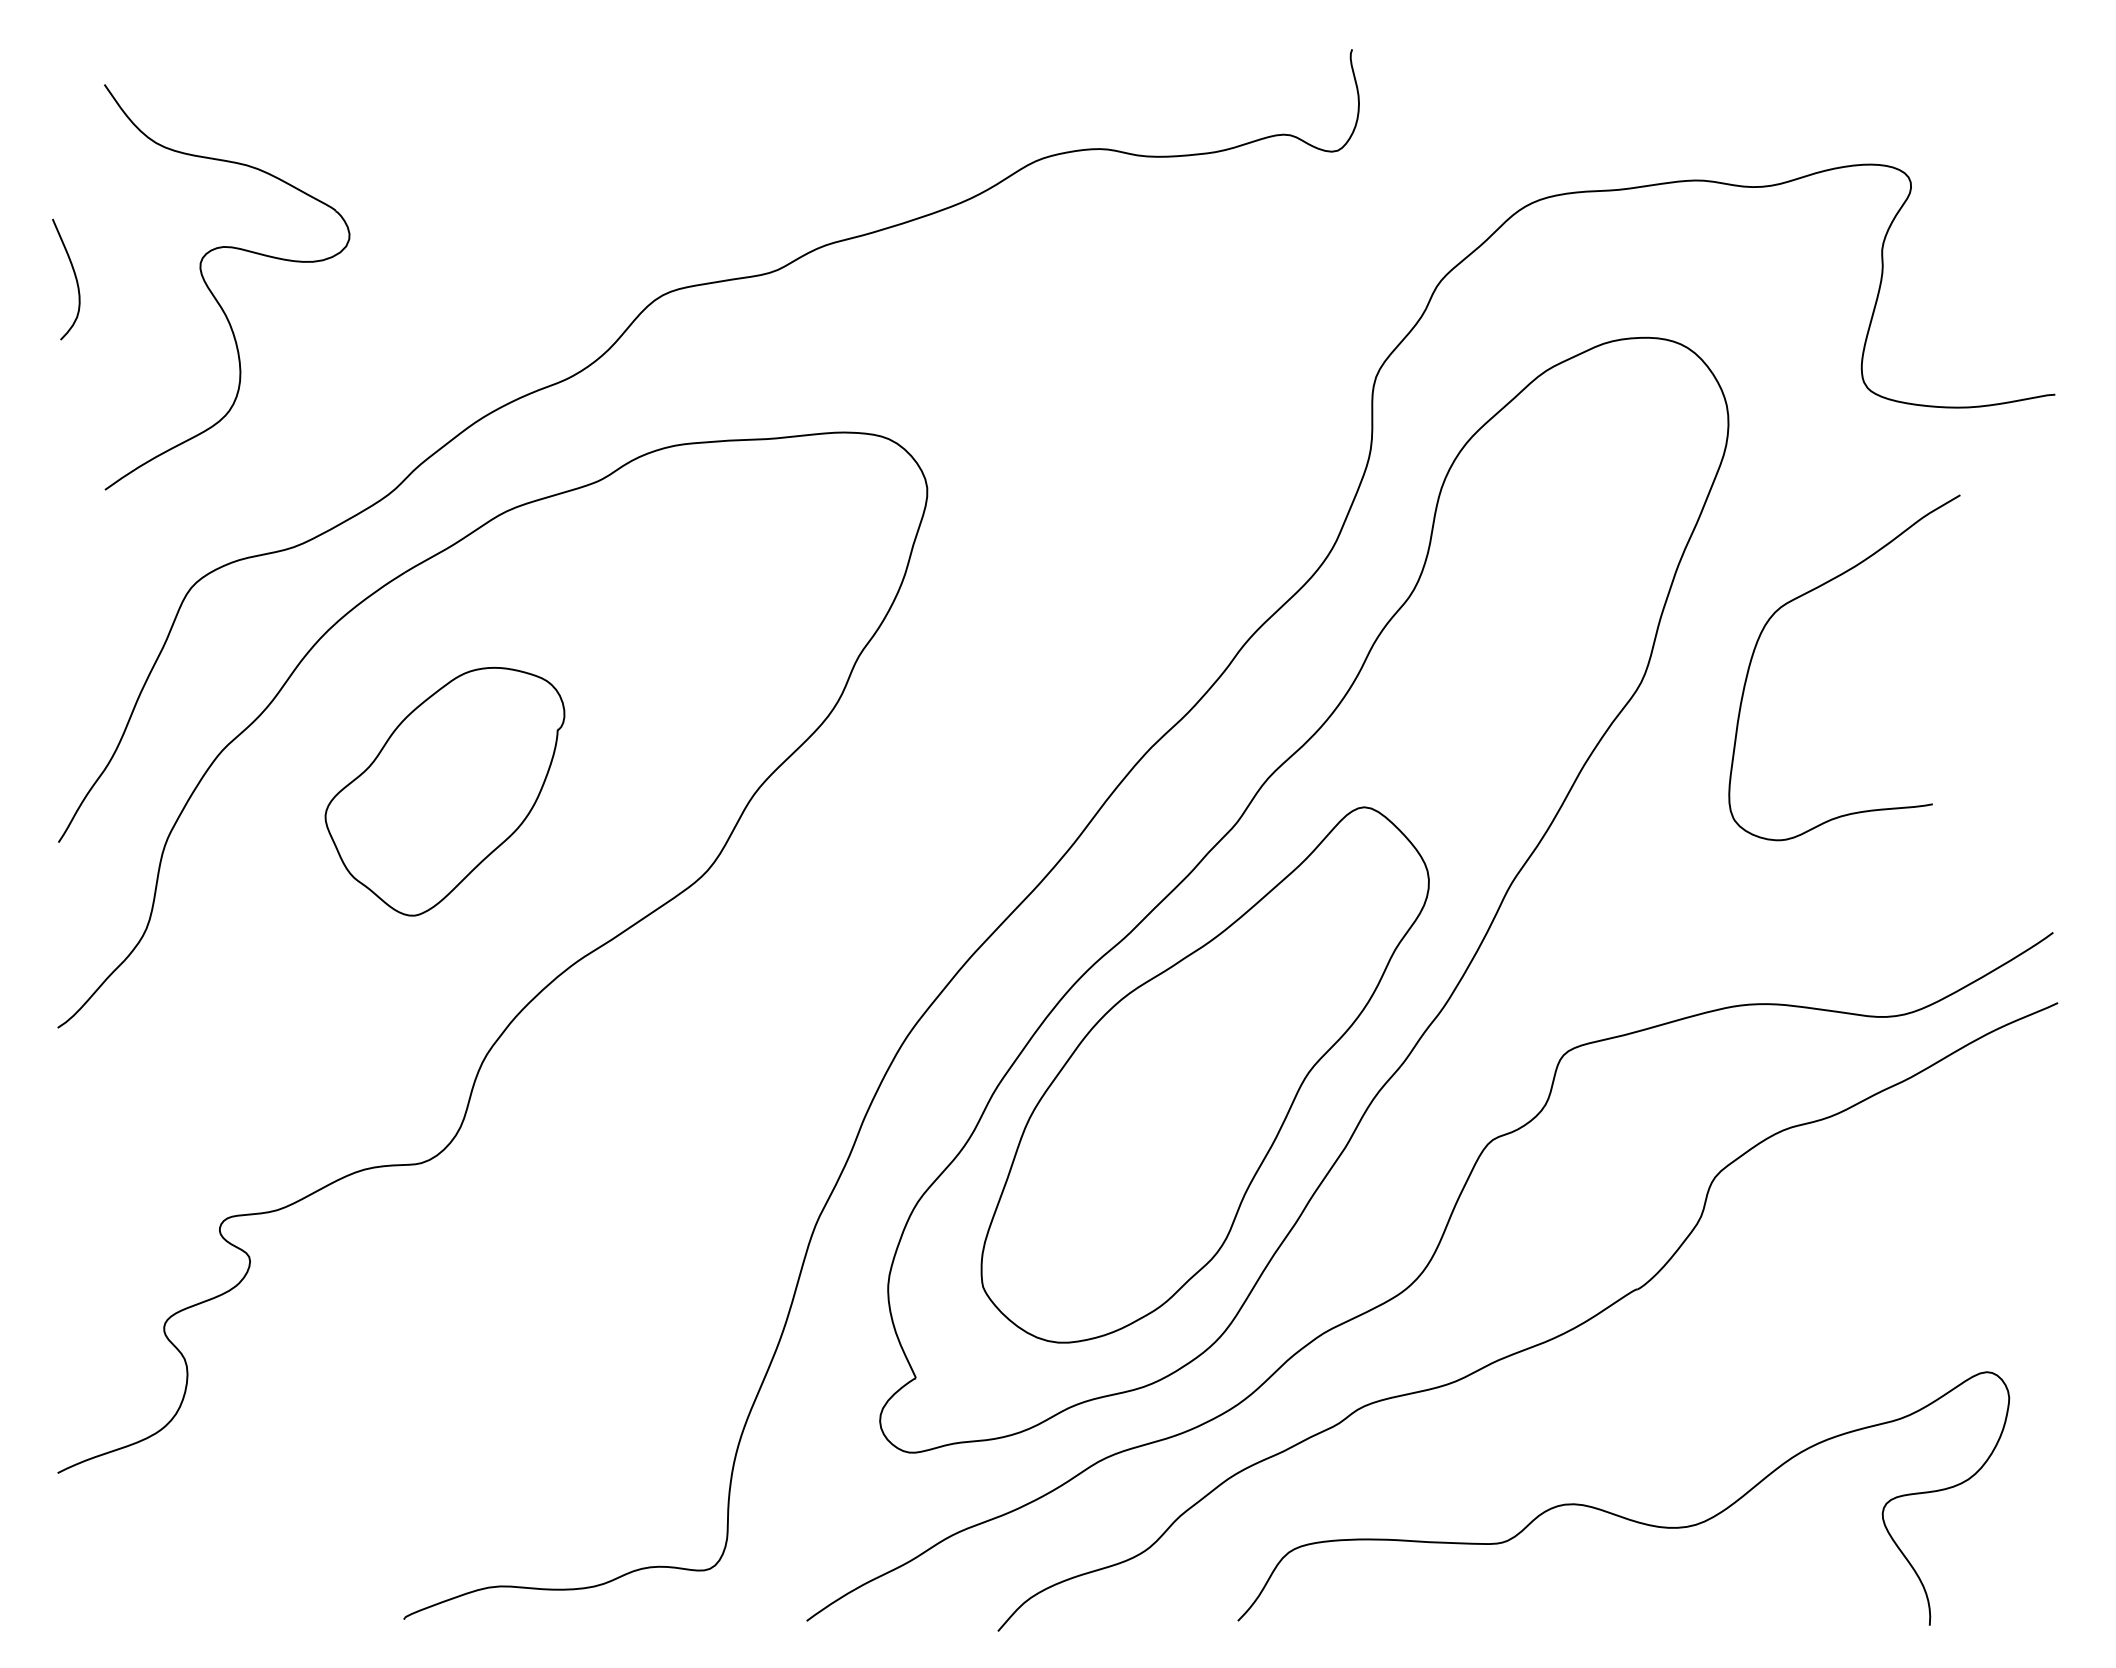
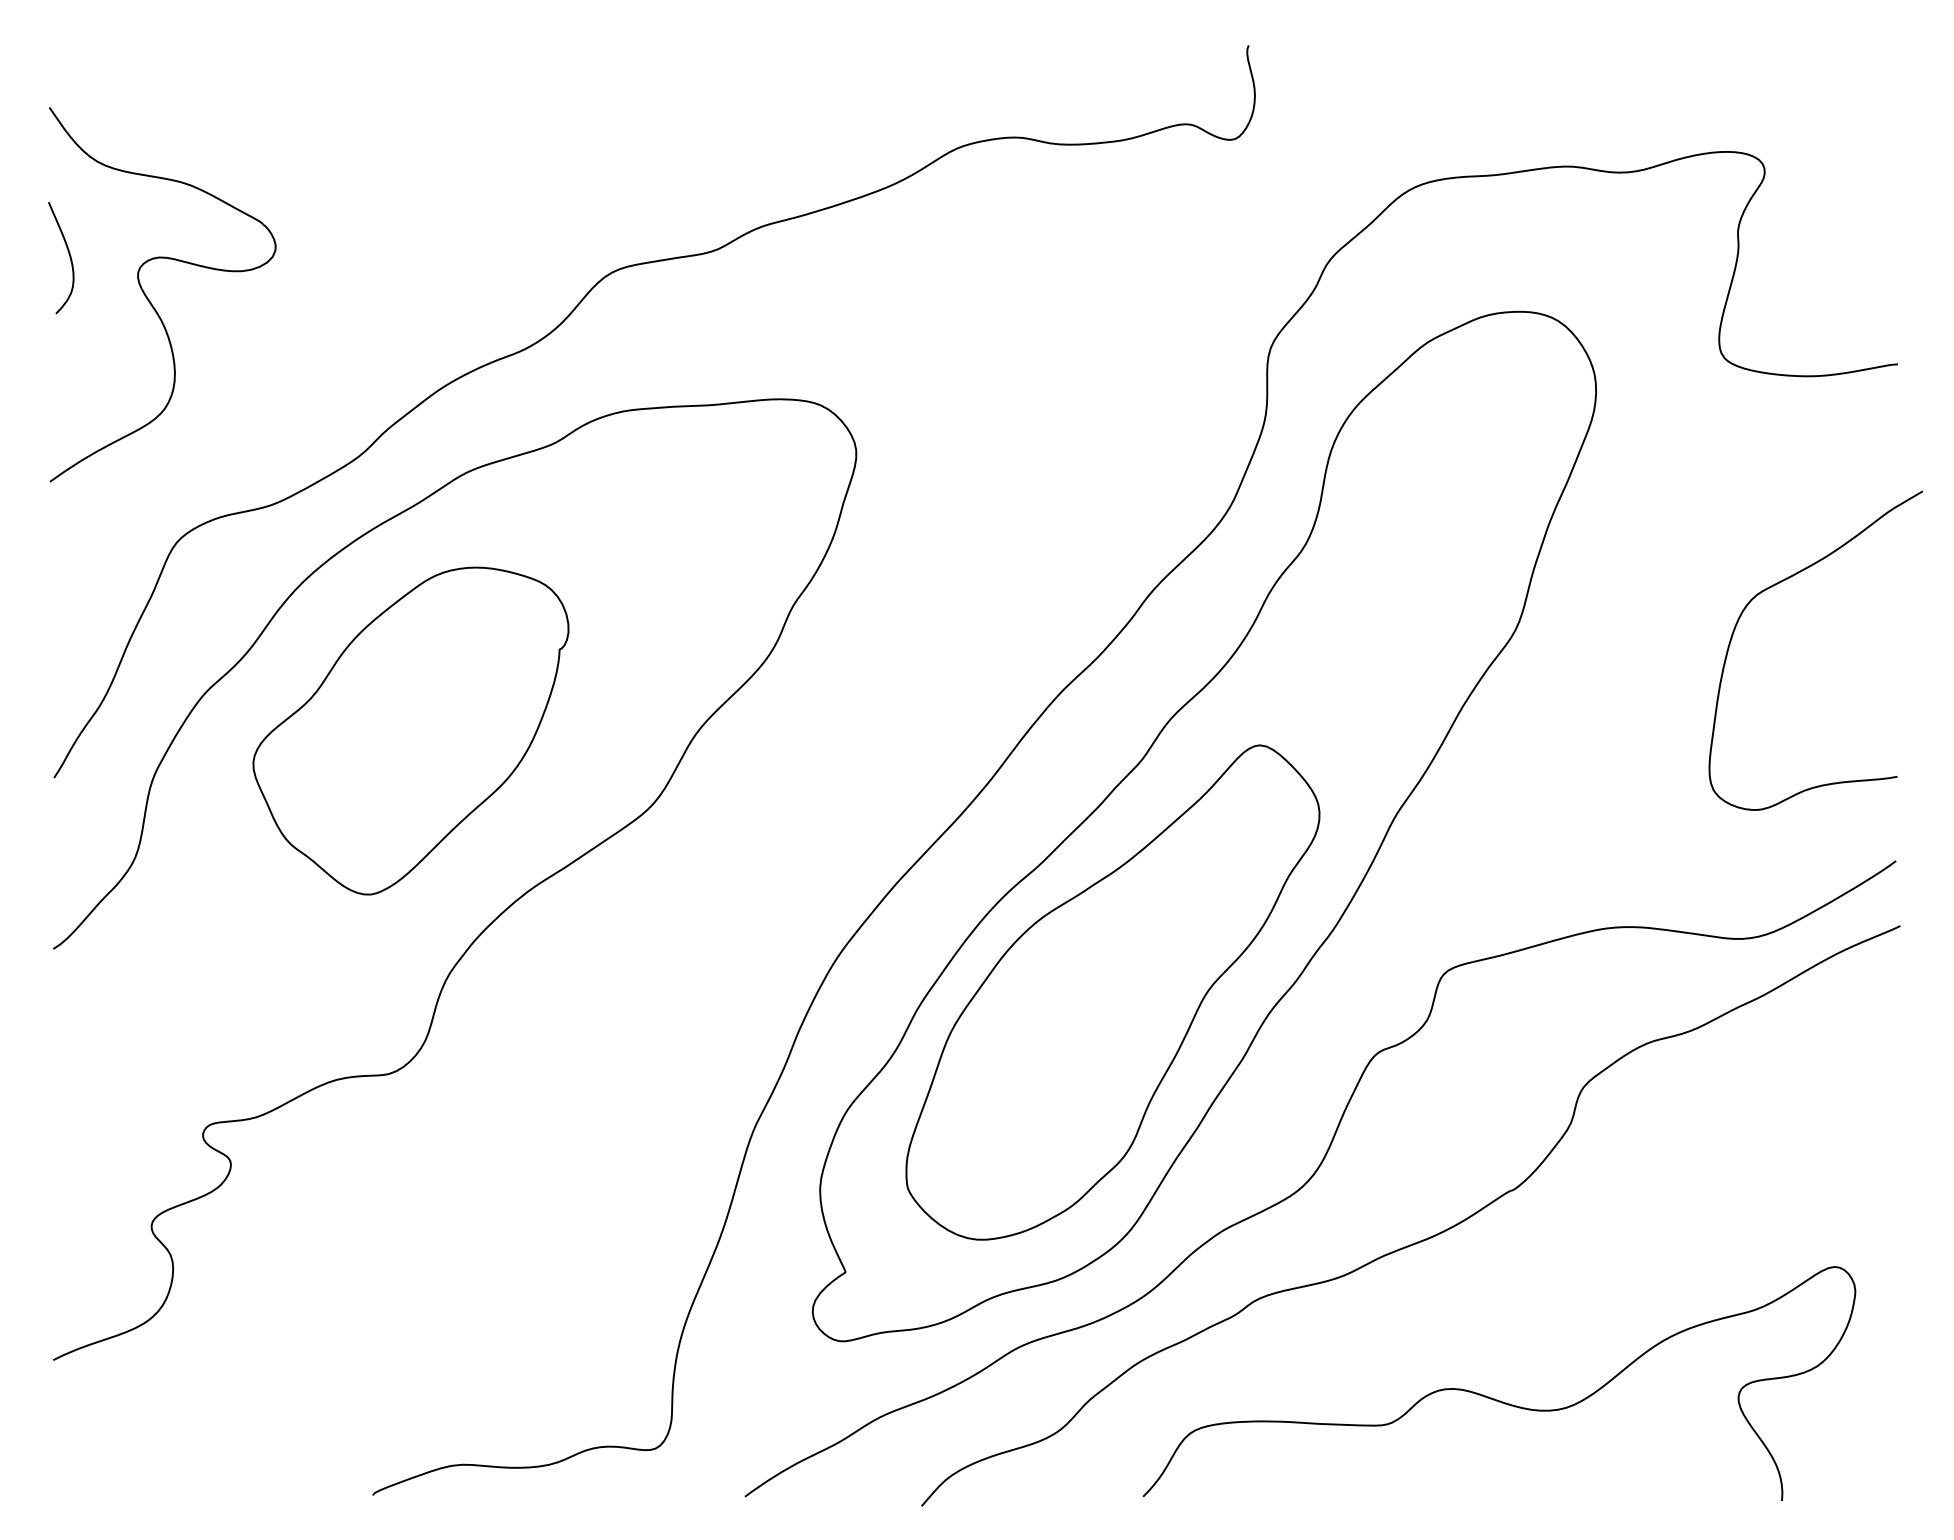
part: (215, 296) -> (151, 303), moved
curve: (1808, 593) -> (1782, 582), moved
part: (444, 791) -> (410, 730), size x1.43

